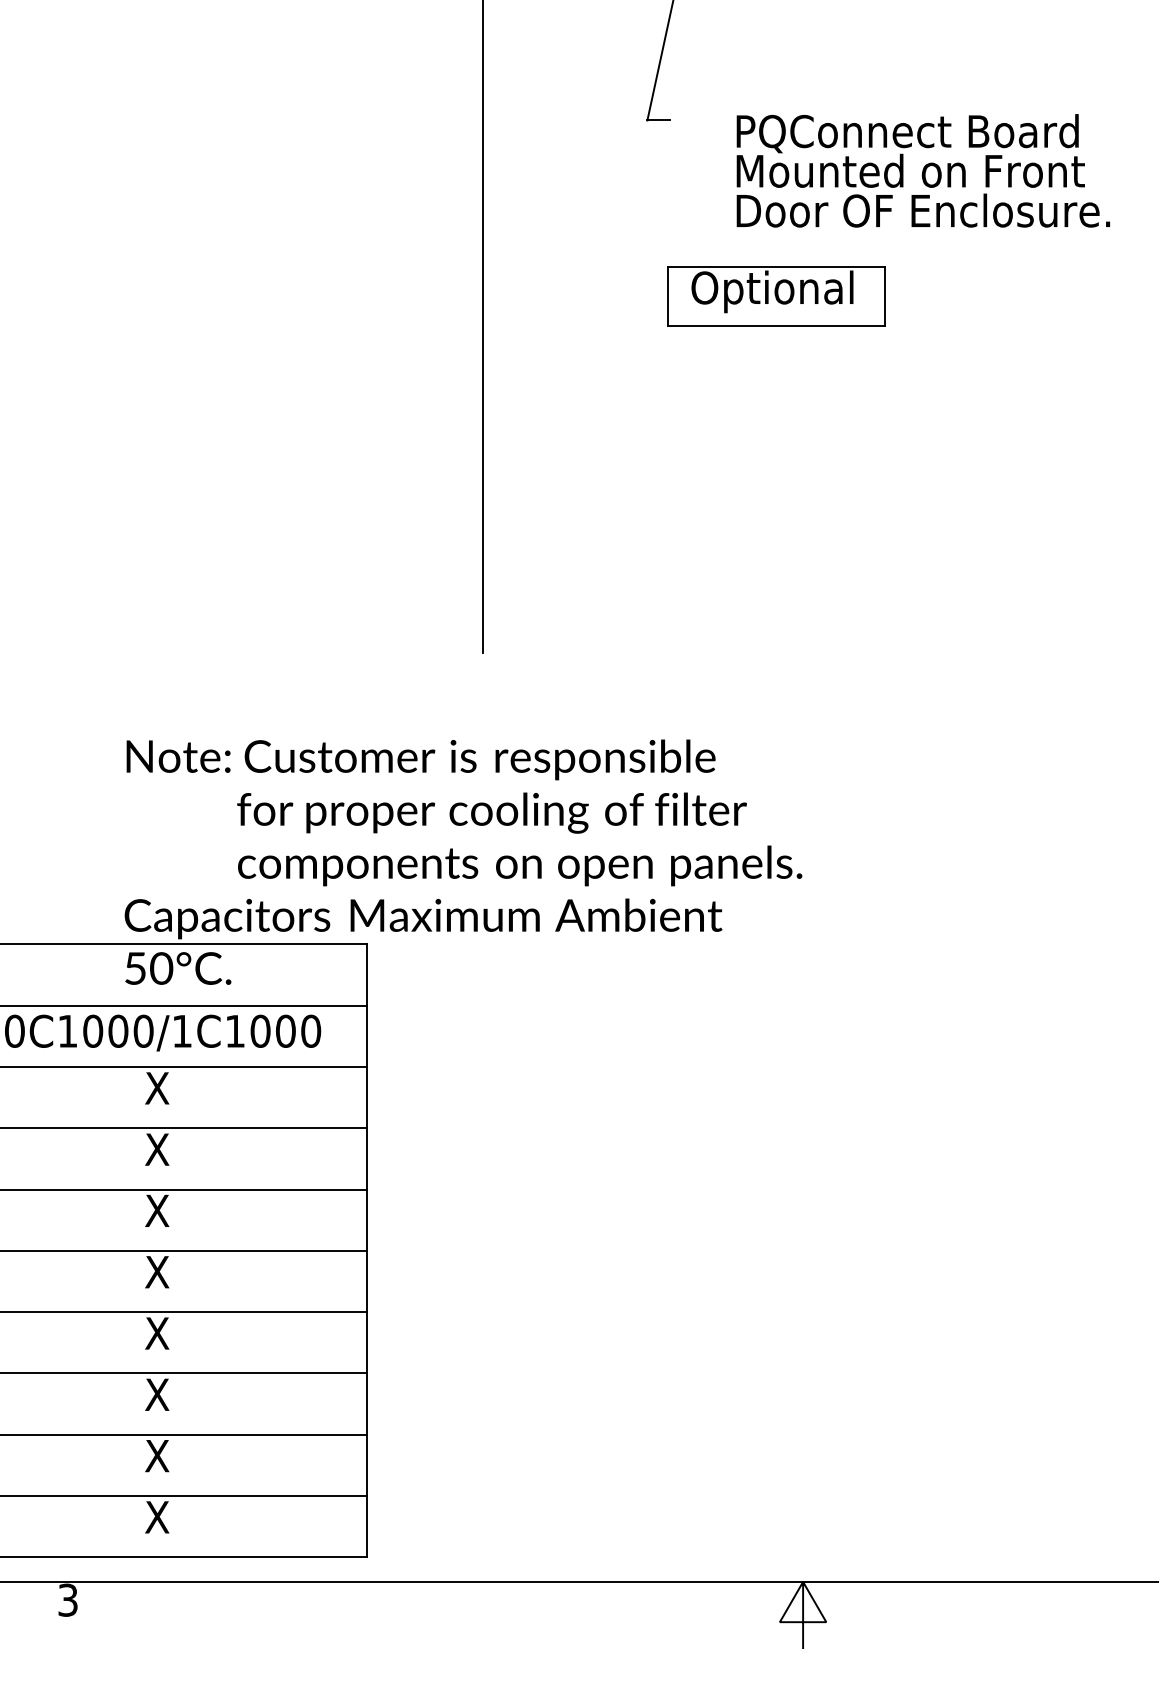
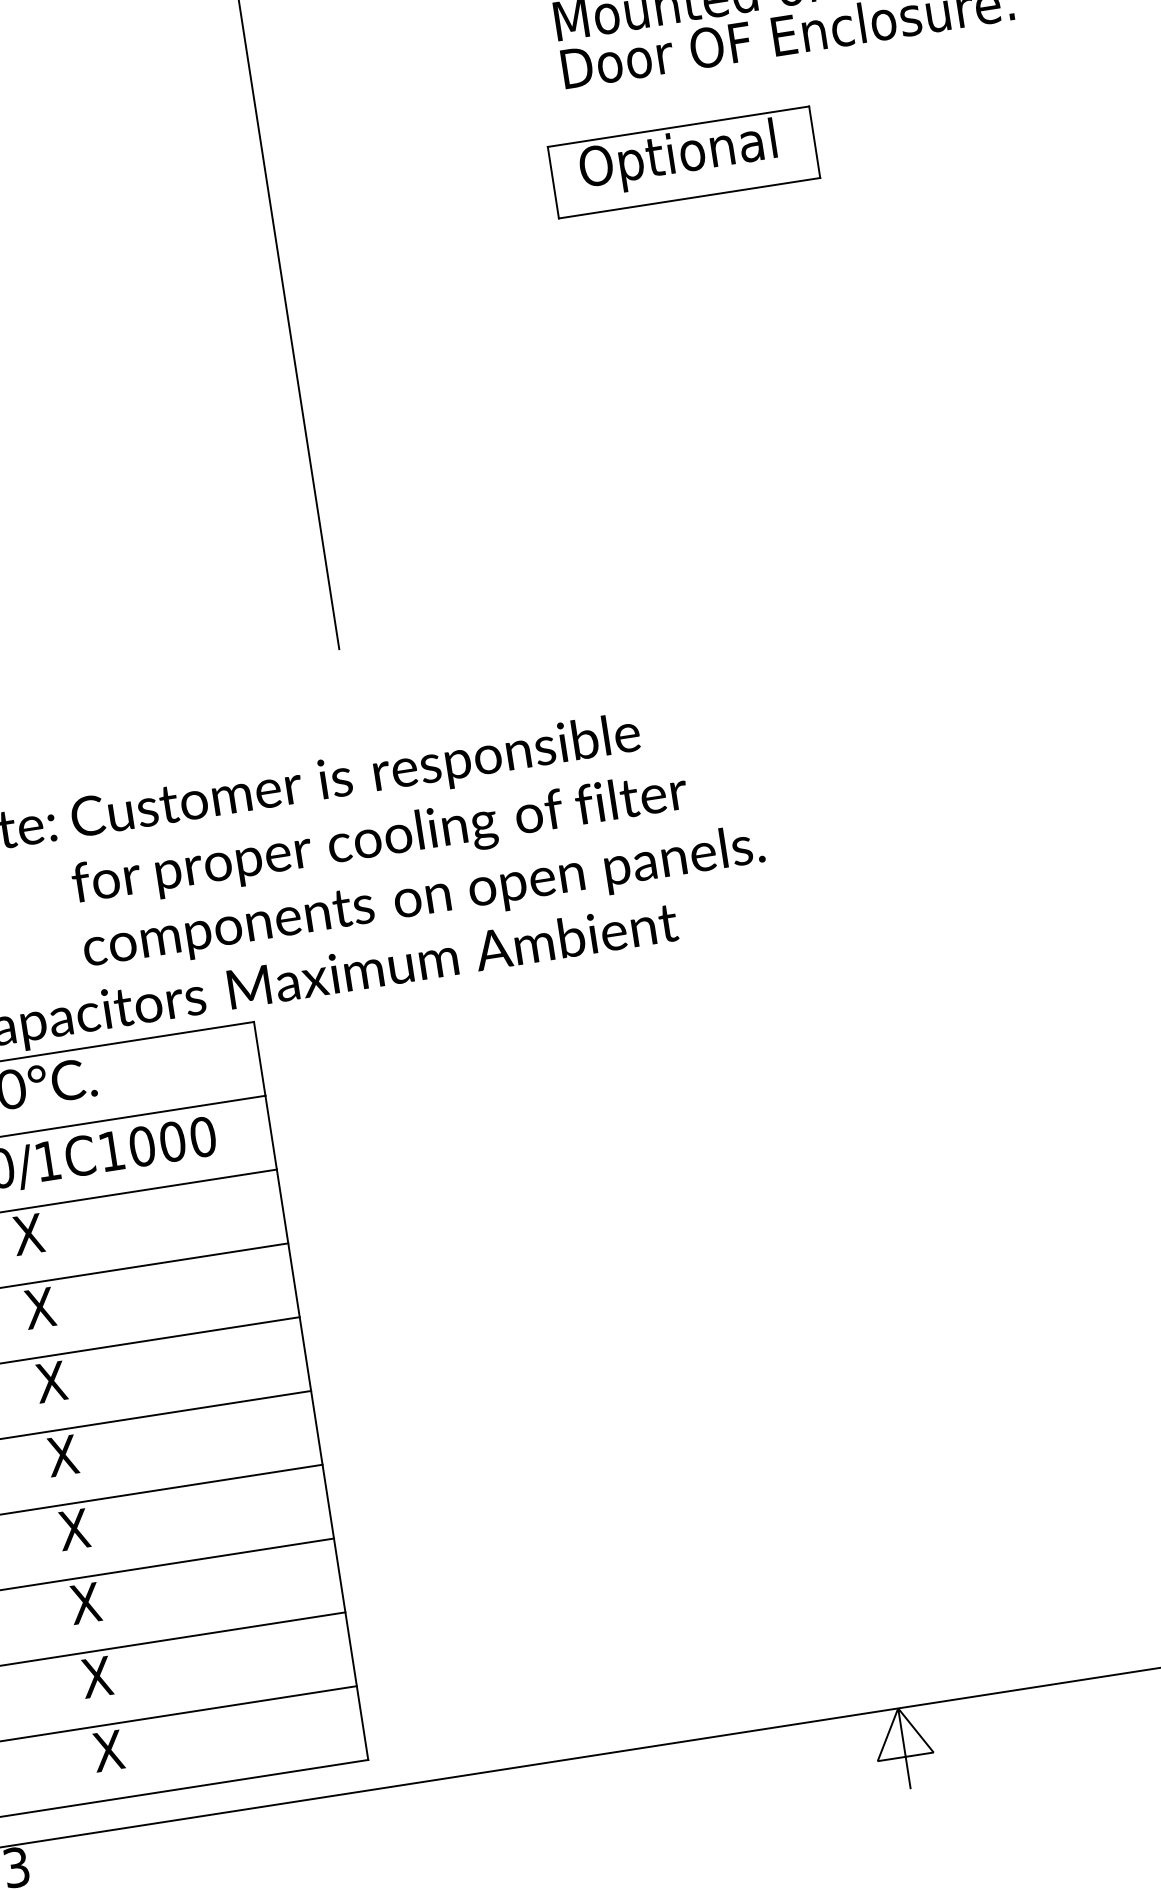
part: (776, 296) -> (684, 162), moved

